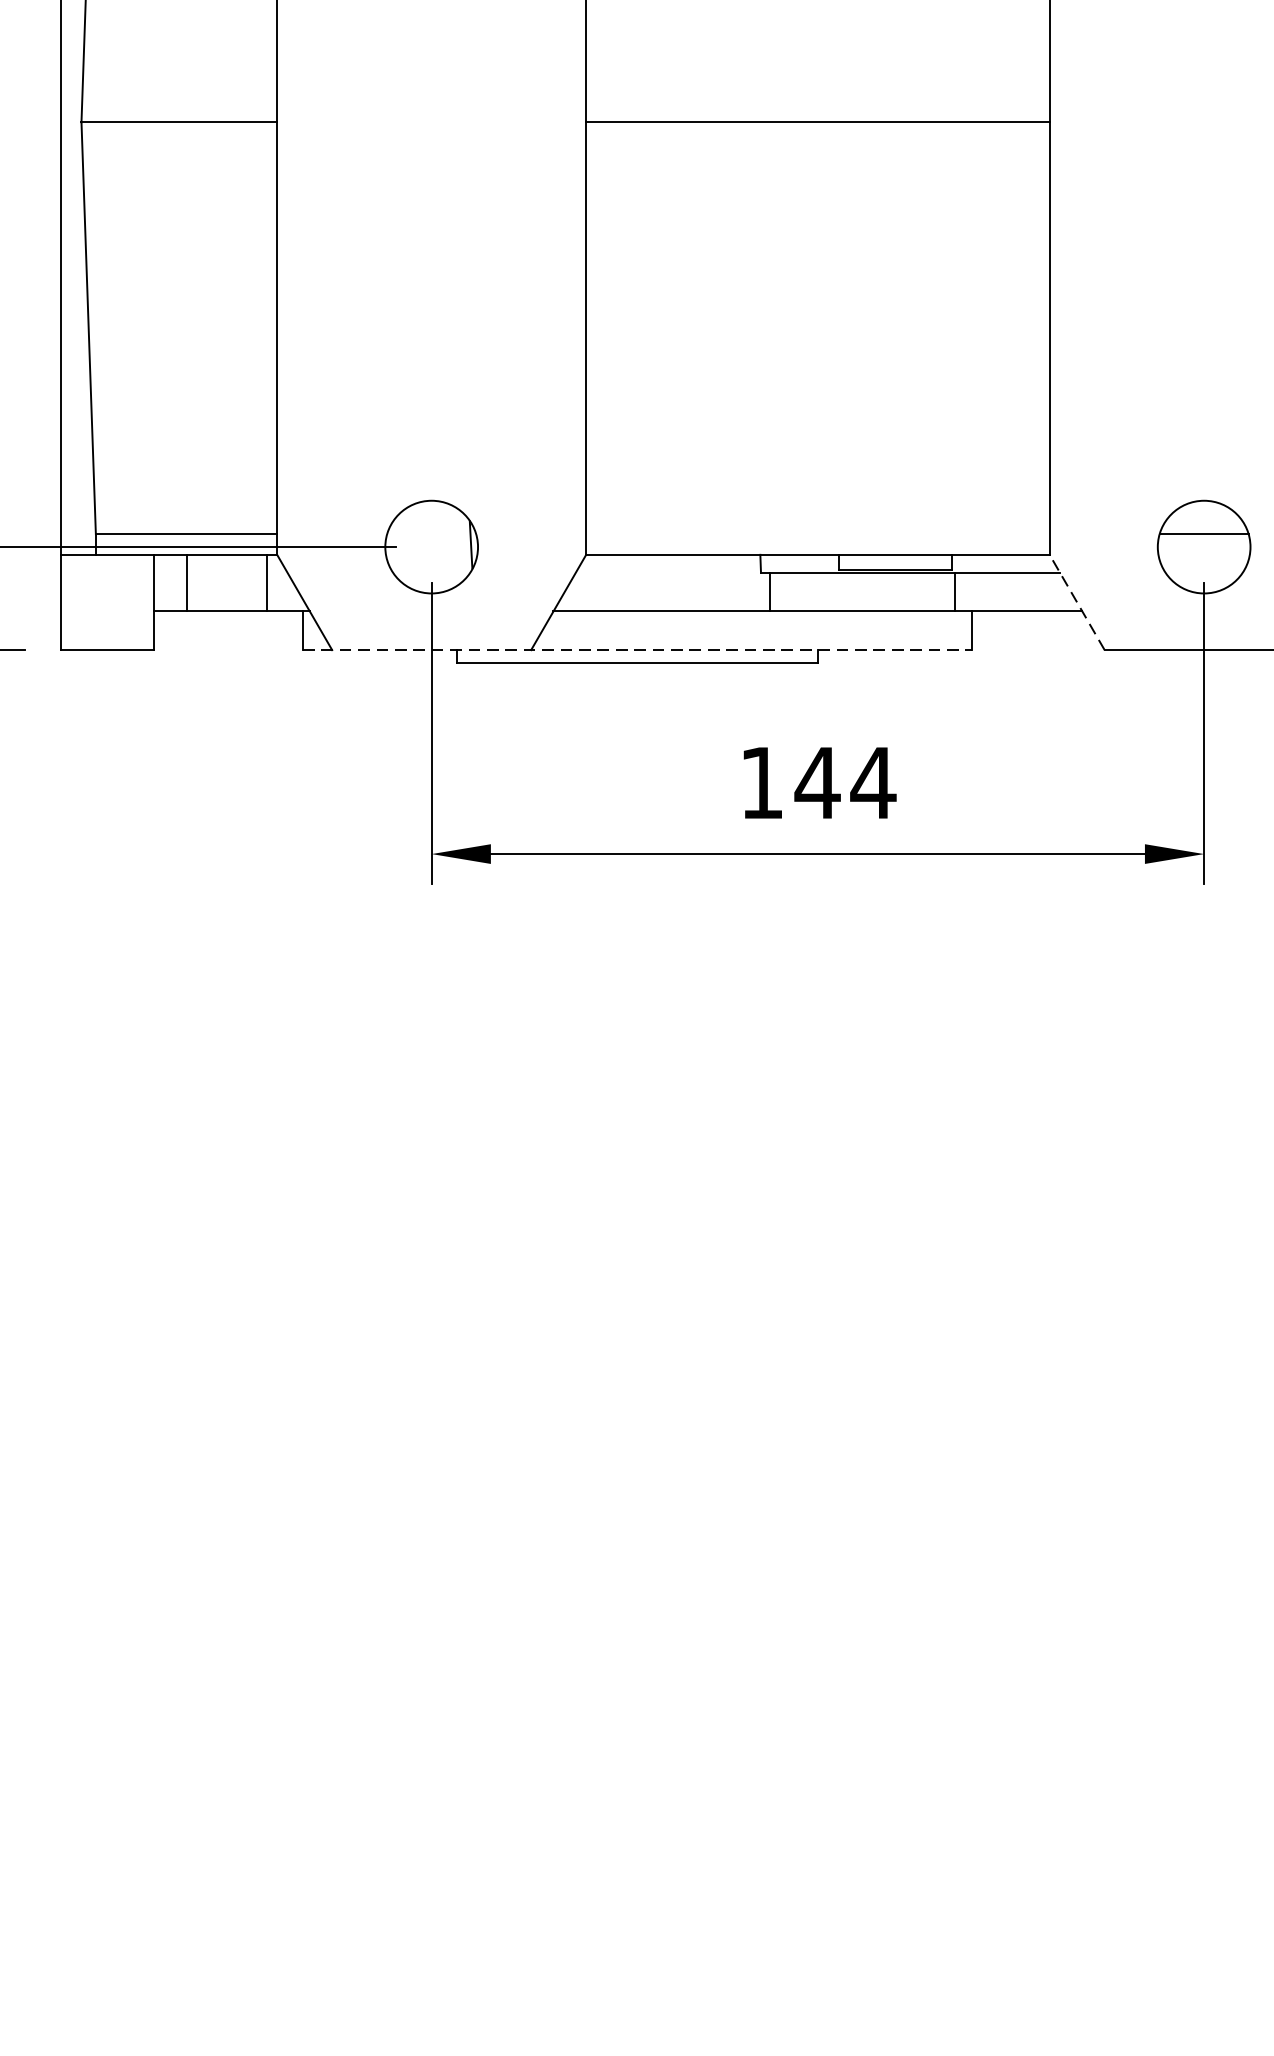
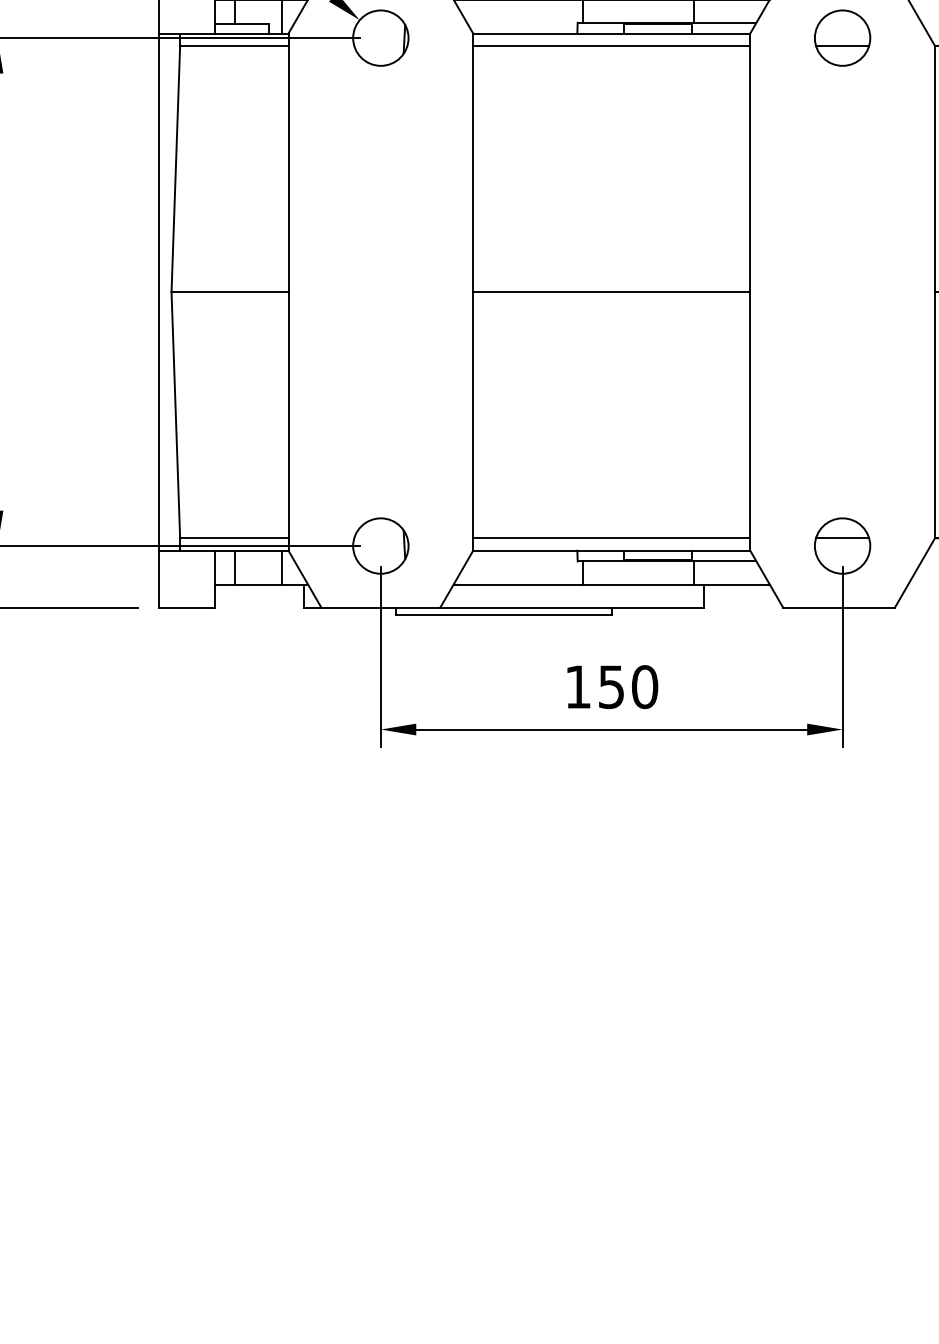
line: (817, 534) -> (611, 538), added
line: (1076, 603) -> (766, 579), dashed -> solid
line: (638, 649) -> (504, 607), dashed -> solid
text: (844, 783) -> (627, 687), 144 -> 150

